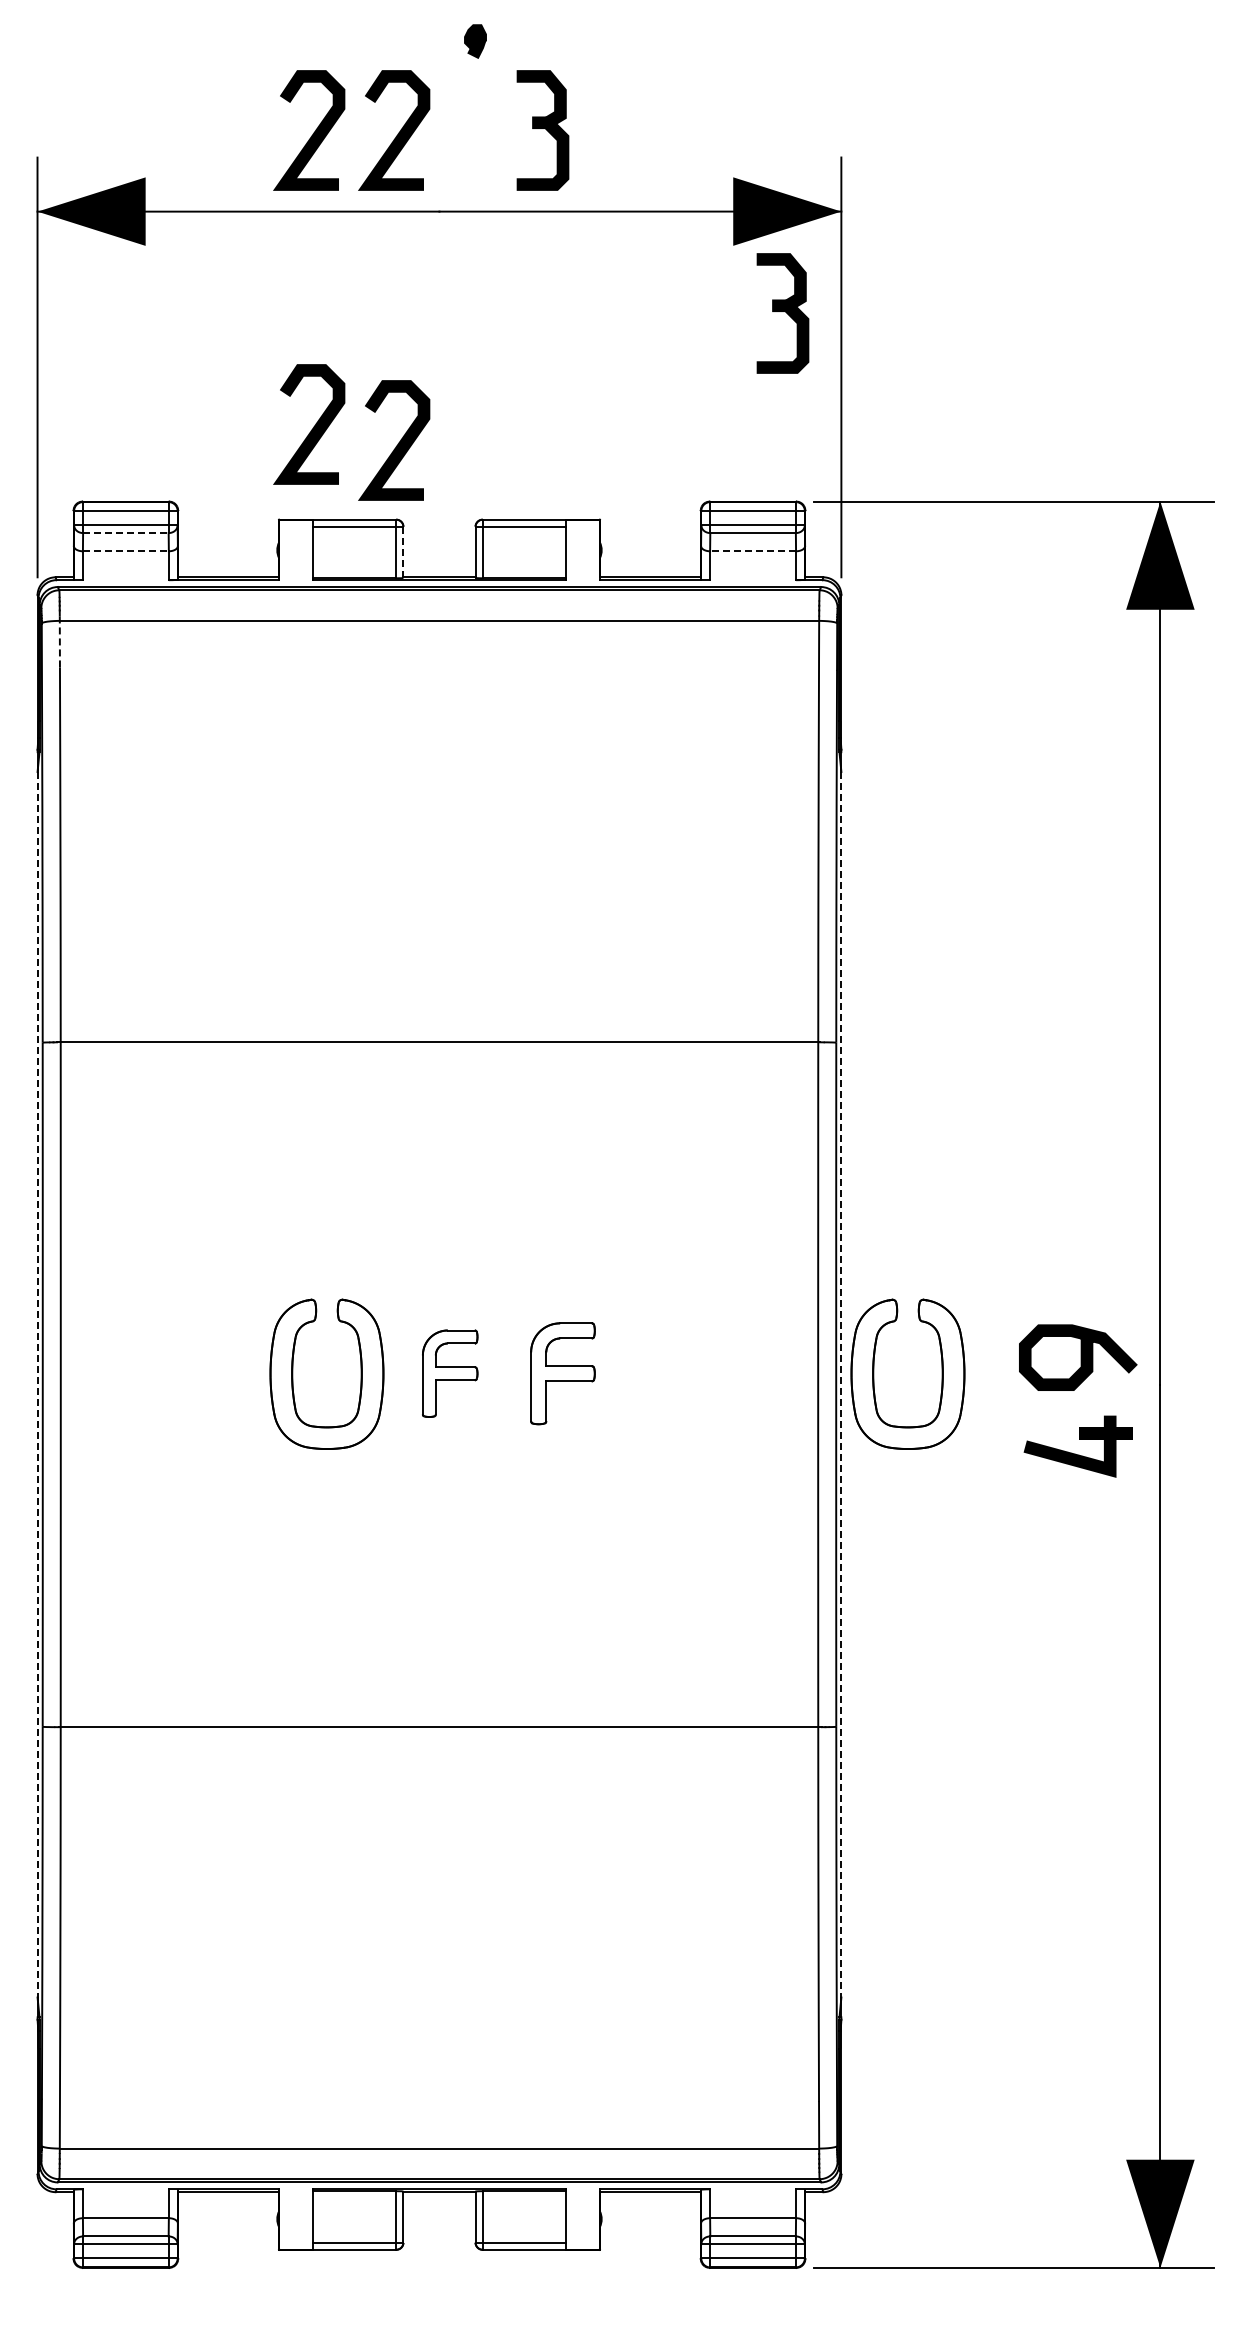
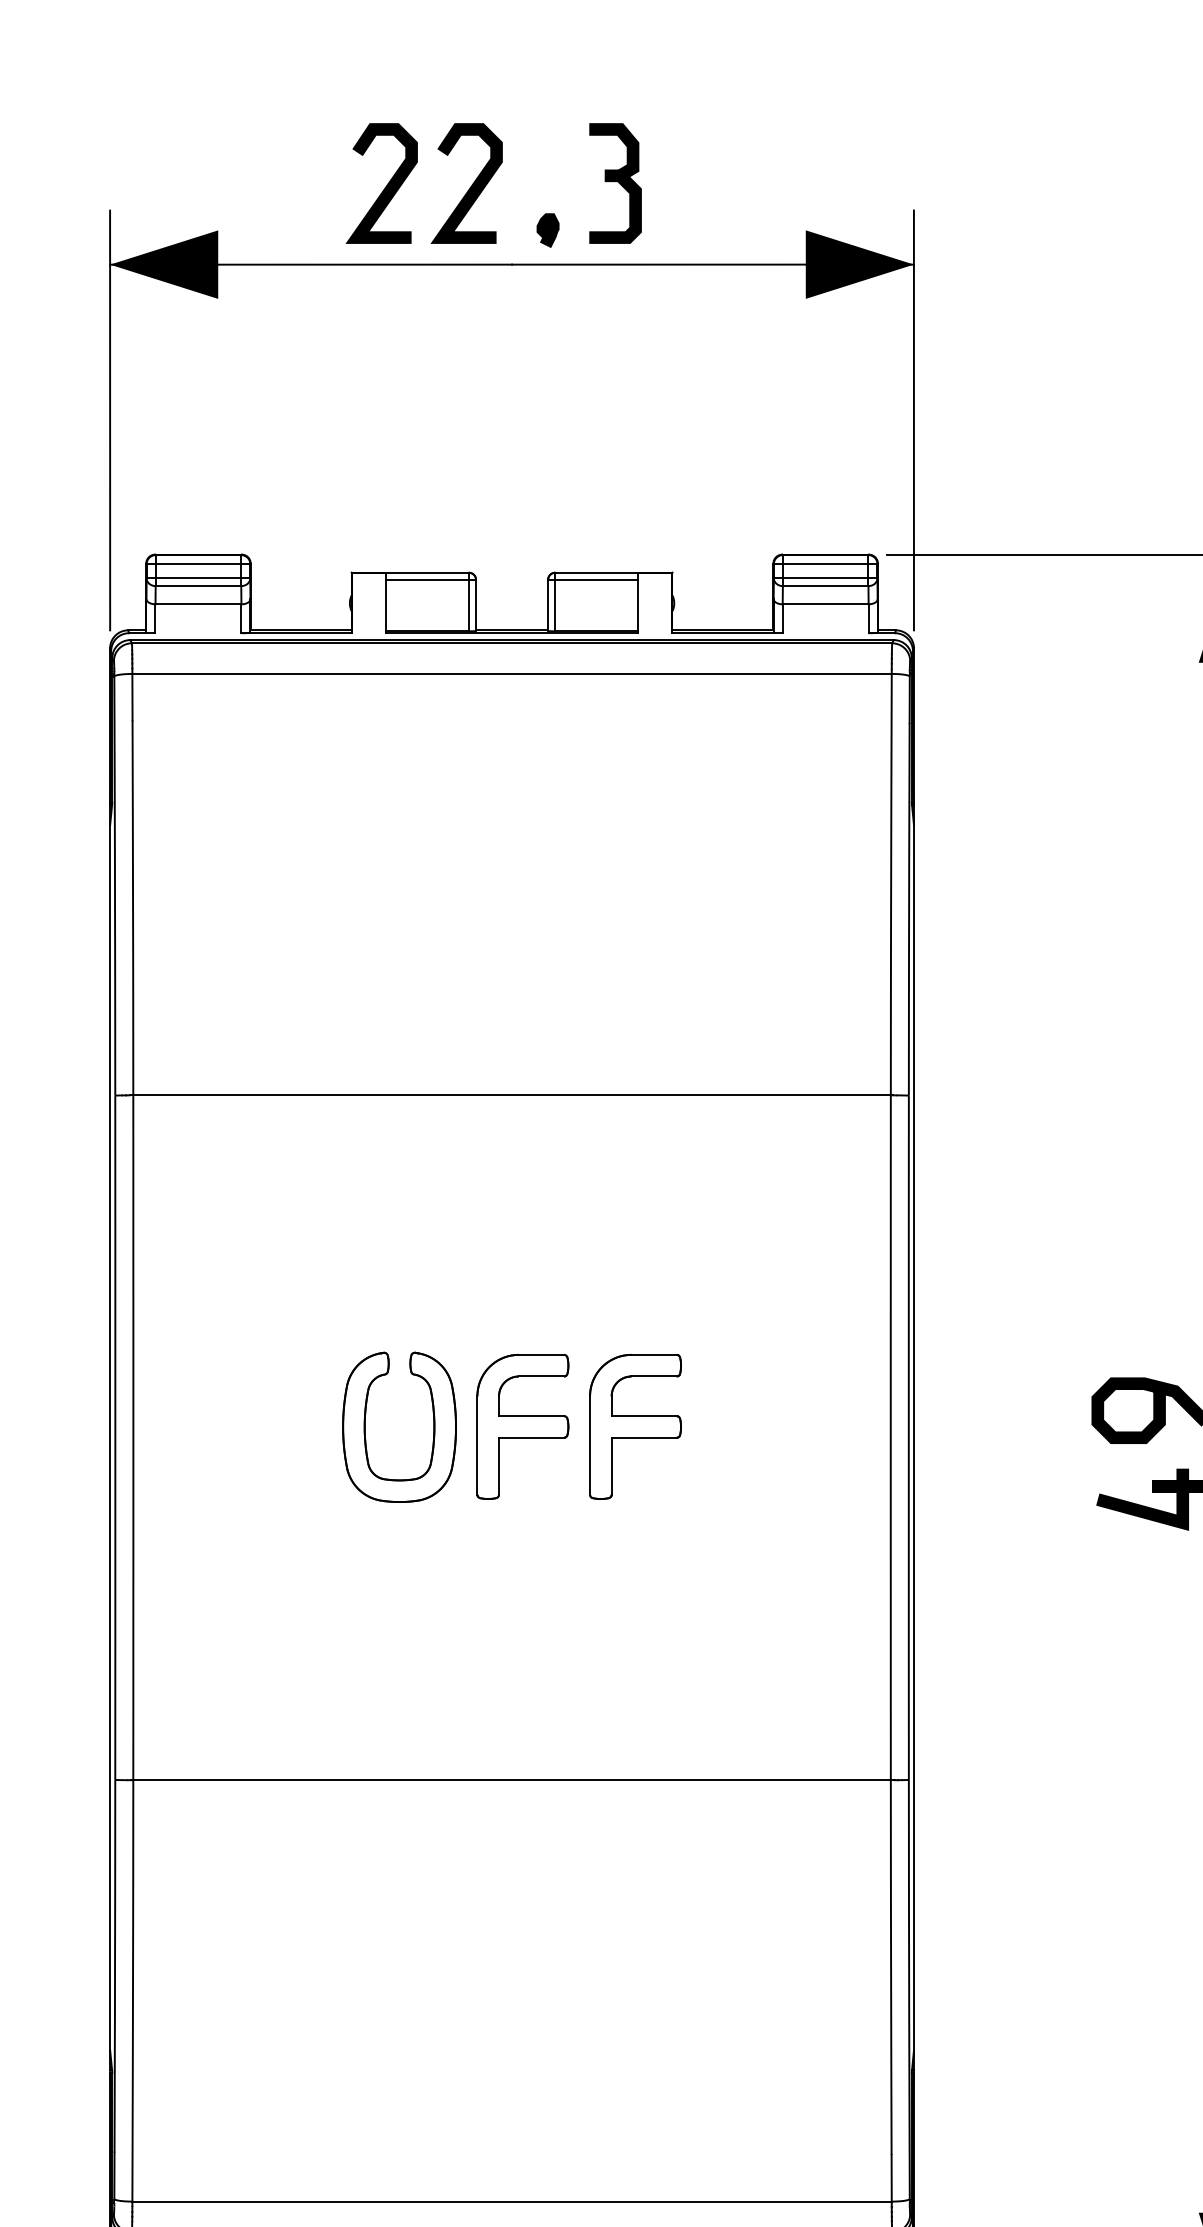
part: (475, 41) -> (548, 230), moved
part: (782, 313) -> (855, 366), removed
curve: (313, 426) -> (386, 479), removed
curve: (398, 442) -> (471, 495), removed
line: (125, 533) -> (198, 586), dashed -> solid
line: (126, 551) -> (199, 604), dashed -> solid
line: (403, 551) -> (476, 604), dashed -> solid
line: (752, 551) -> (825, 604), dashed -> solid
line: (59, 641) -> (132, 694), dashed -> solid
part: (449, 1373) -> (522, 1426), size x1.67
part: (562, 1373) -> (635, 1426), size x1.43
part: (874, 1373) -> (947, 1426), removed
line: (37, 1384) -> (110, 1437), dashed -> solid
line: (841, 1384) -> (914, 1437), dashed -> solid

